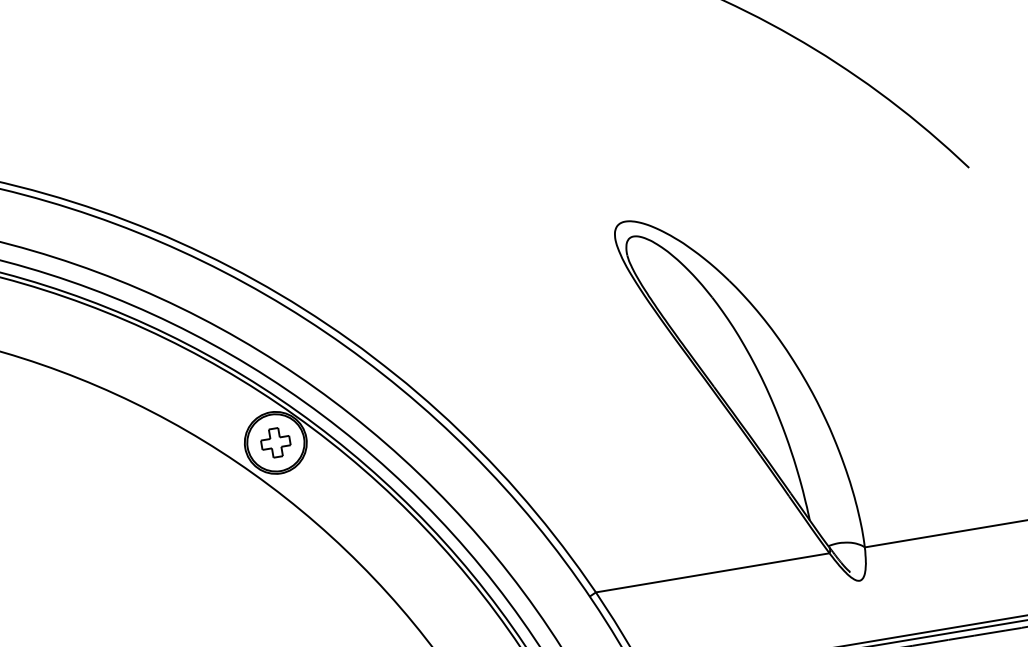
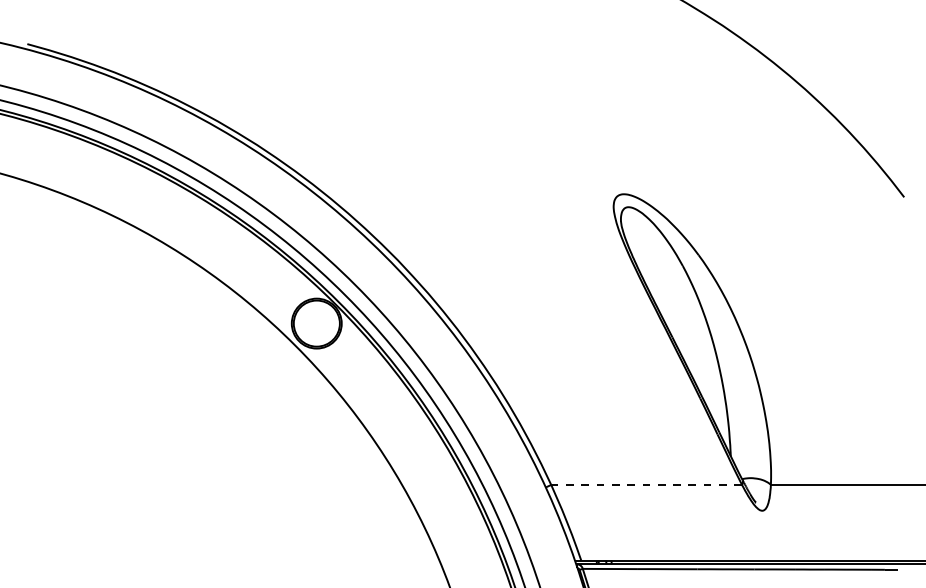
part: (275, 442) -> (316, 323), removed
line: (712, 572) -> (646, 484), solid -> dashed

